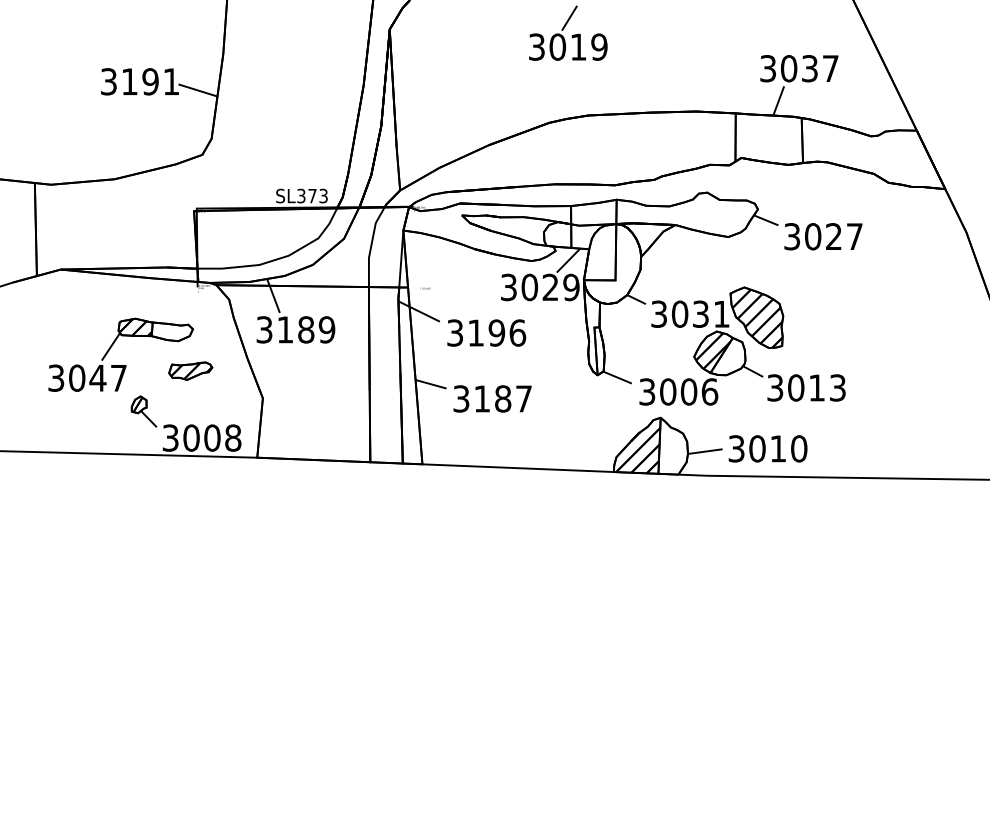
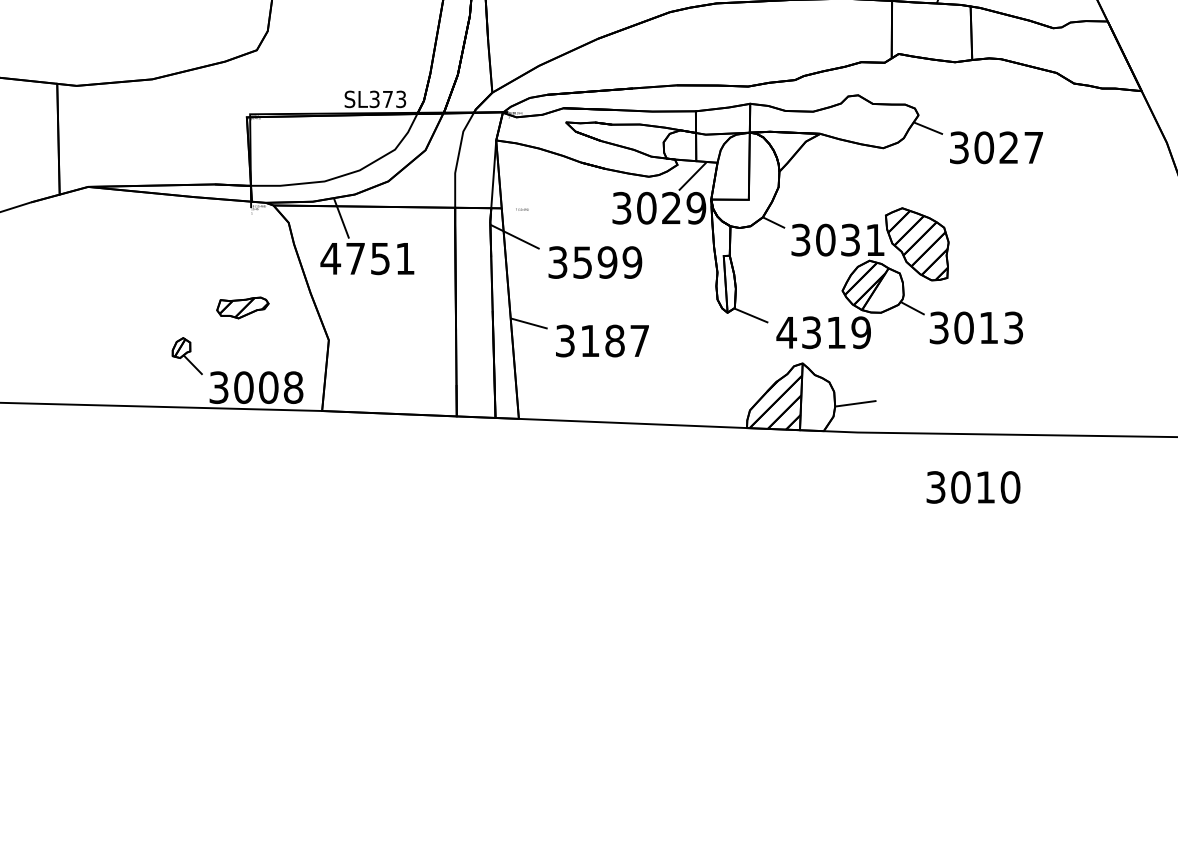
text: (295, 329) -> (367, 258), 3189 -> 4751
text: (497, 332) -> (608, 261), 3196 -> 3599
part: (120, 365) -> (159, 301), removed
text: (678, 391) -> (823, 332), 3006 -> 4319
text: (767, 448) -> (972, 486), moved

